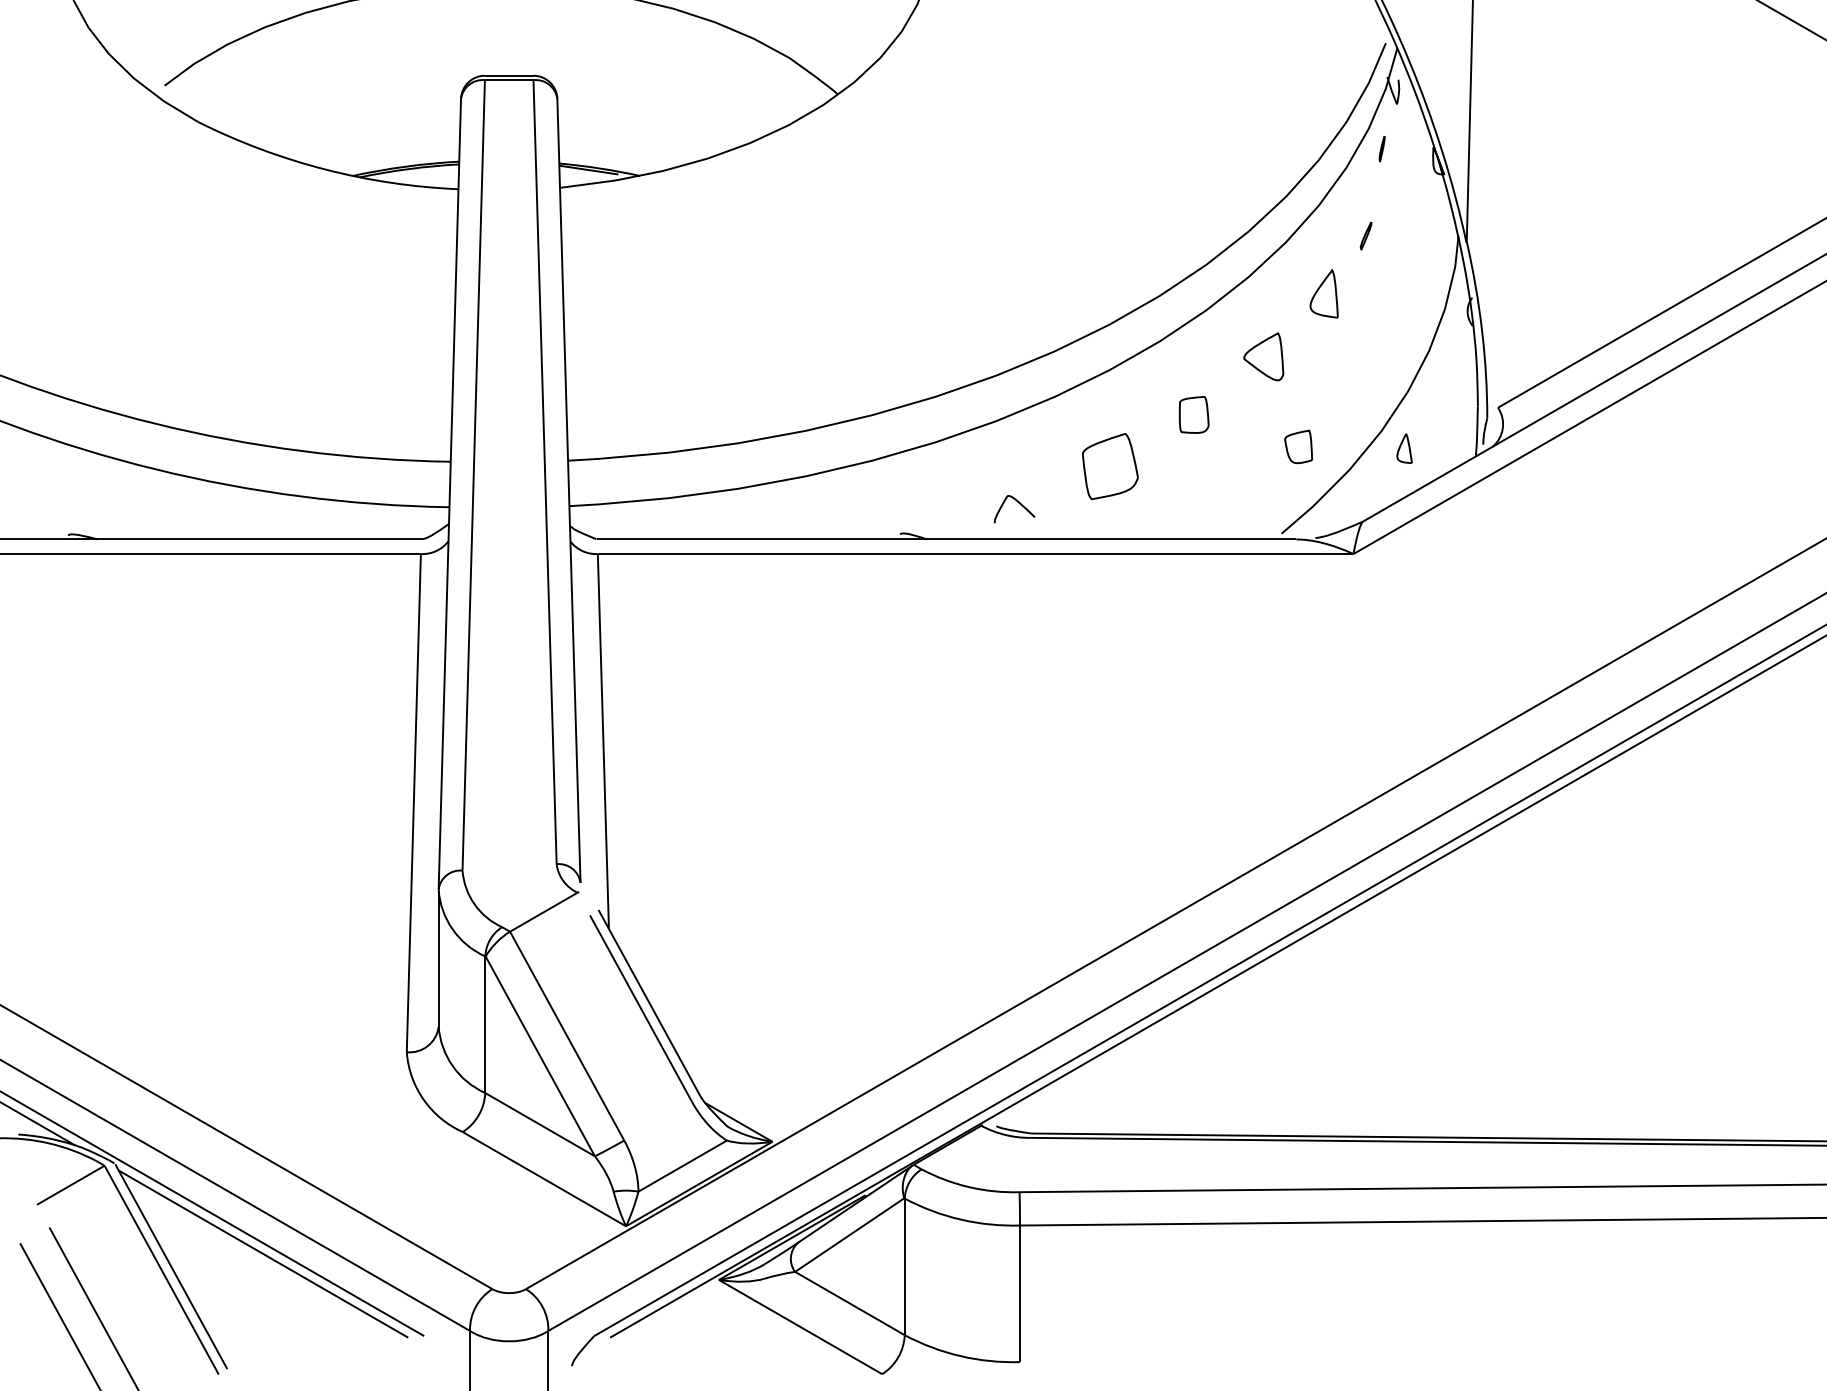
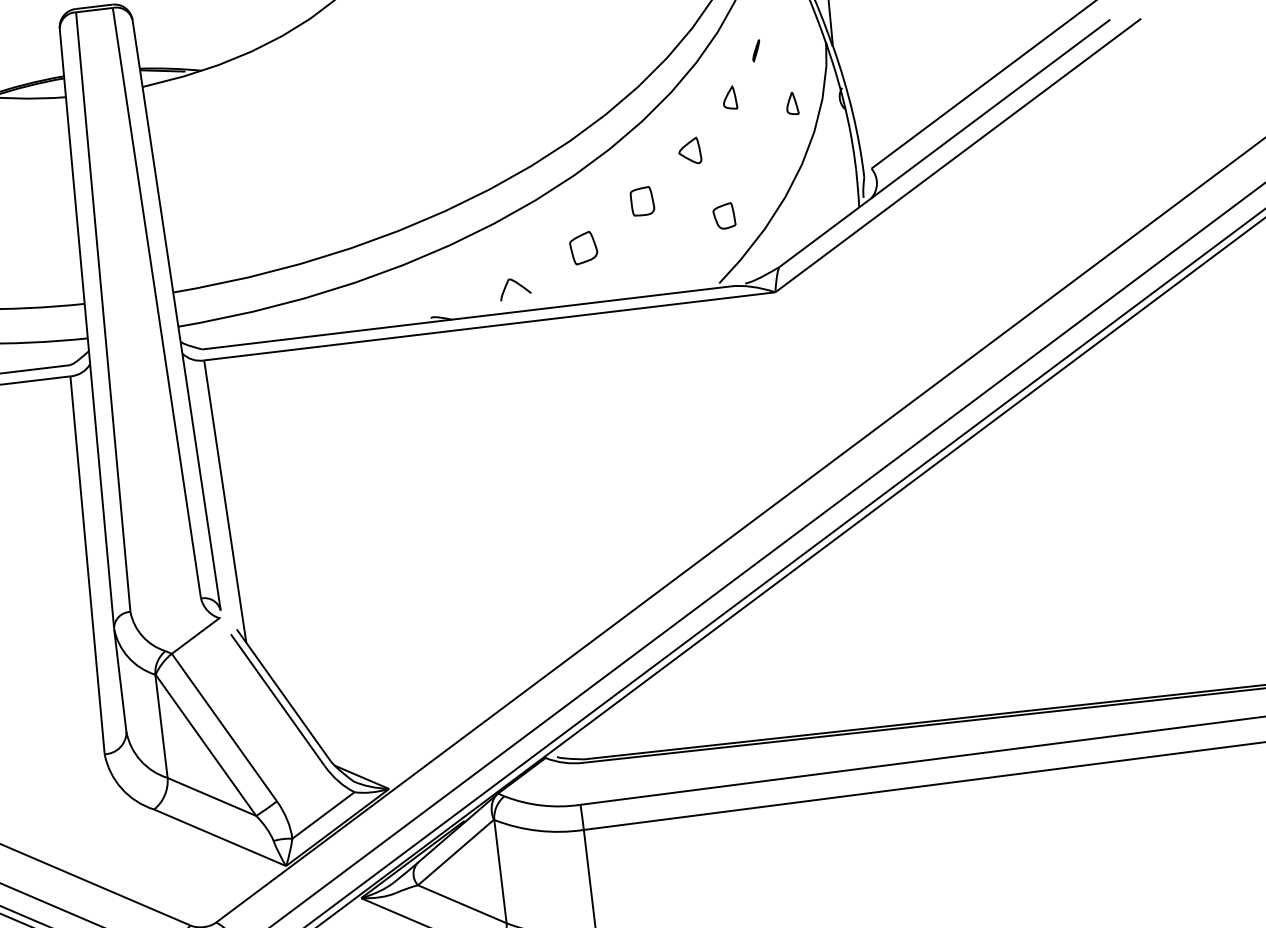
part: (1323, 293) -> (729, 98), size x0.62
part: (1263, 356) -> (689, 151), size x0.71
part: (1404, 448) -> (792, 103), moved
part: (1110, 466) -> (583, 248), size x0.62

